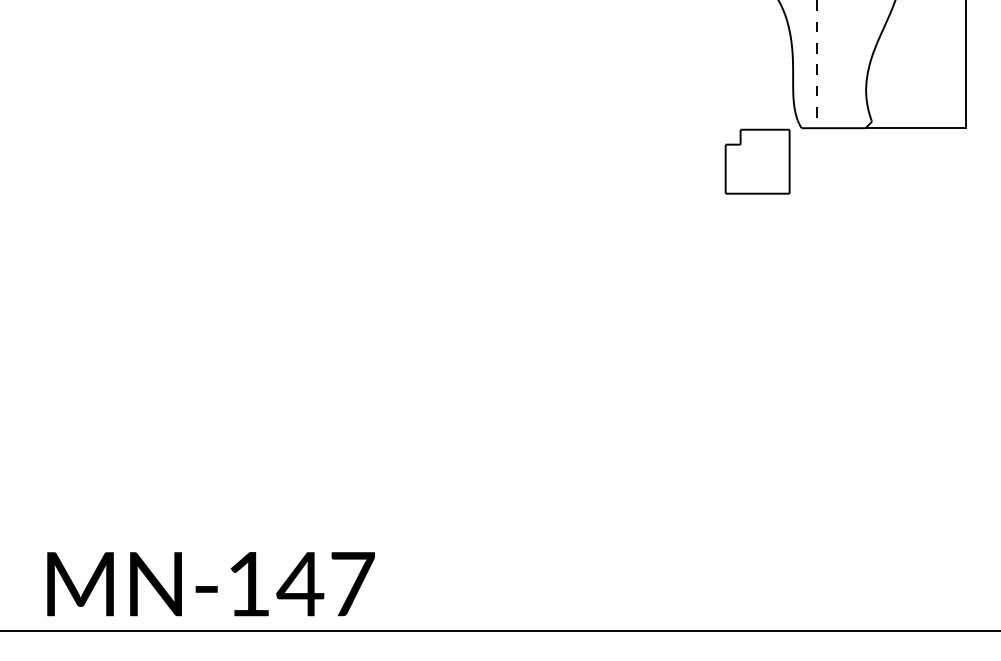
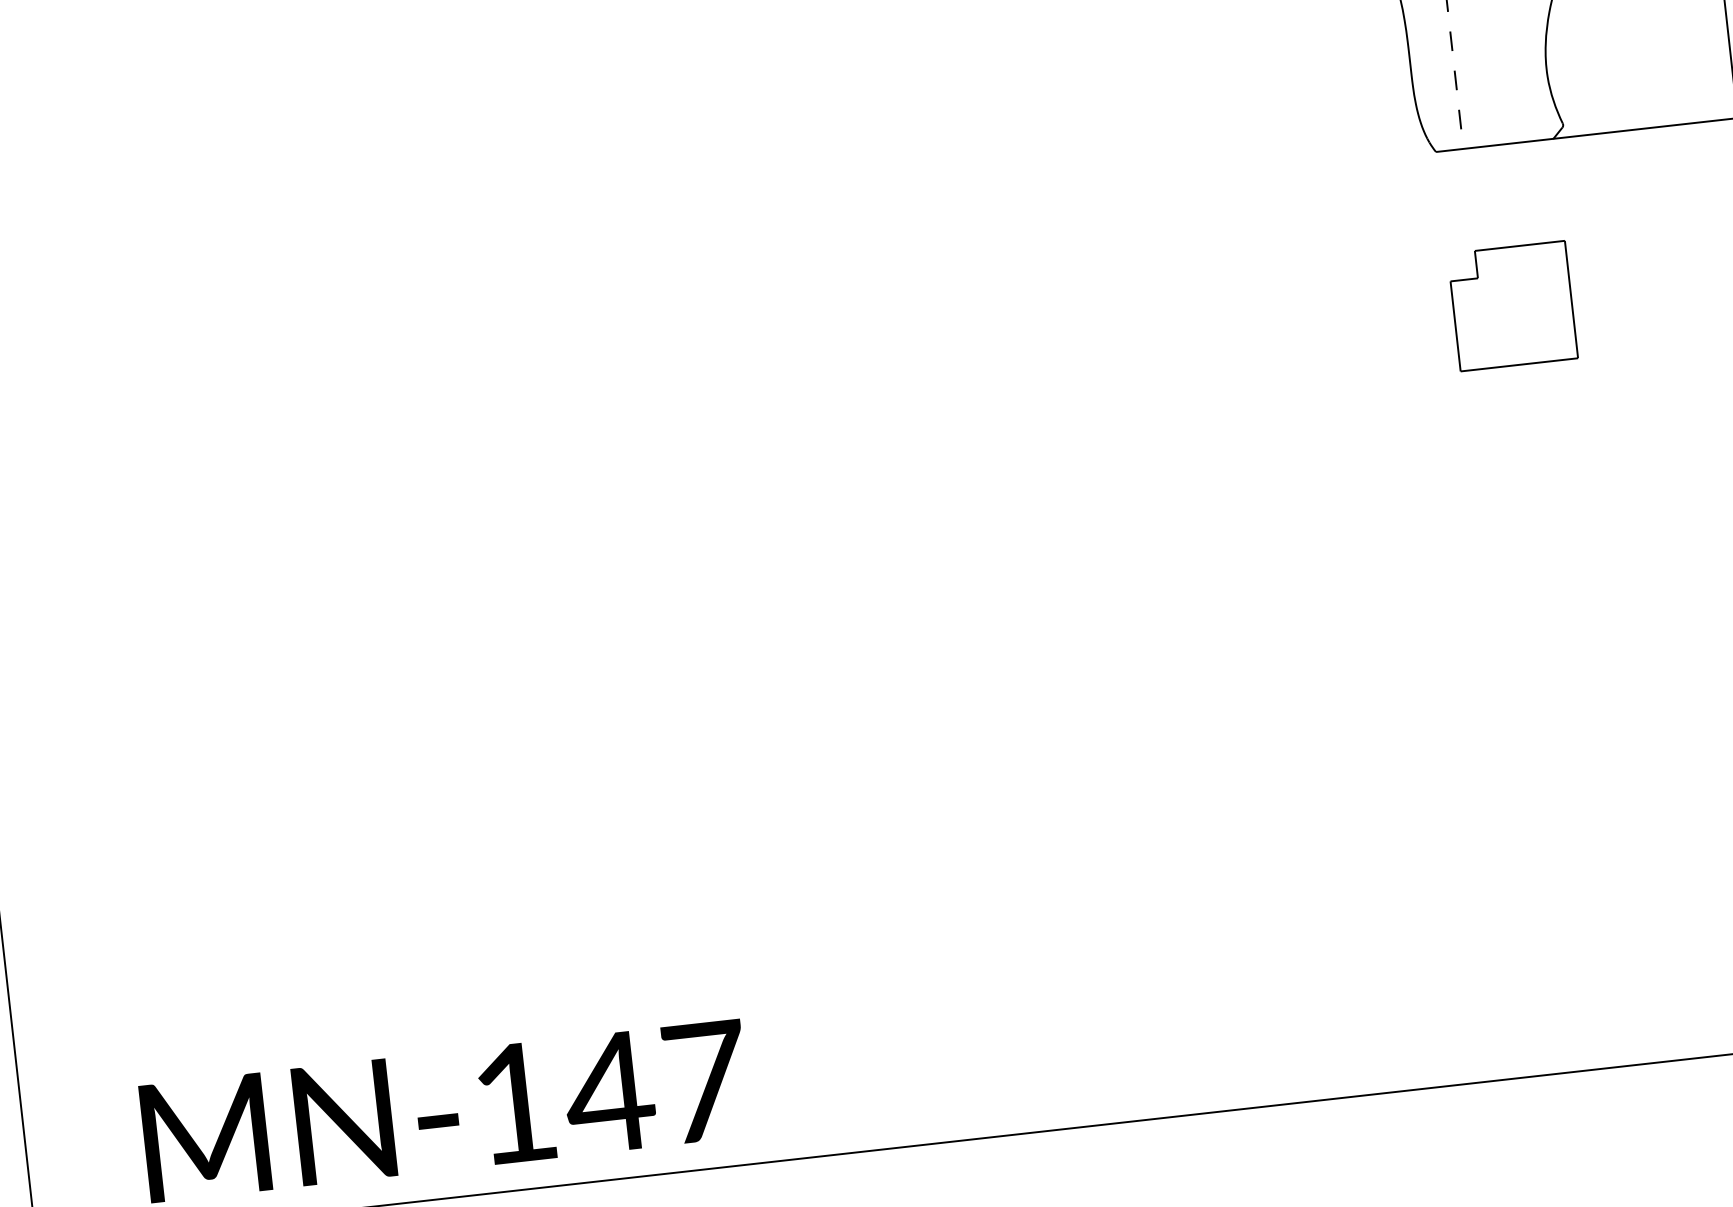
part: (757, 161) -> (1512, 305), moved

